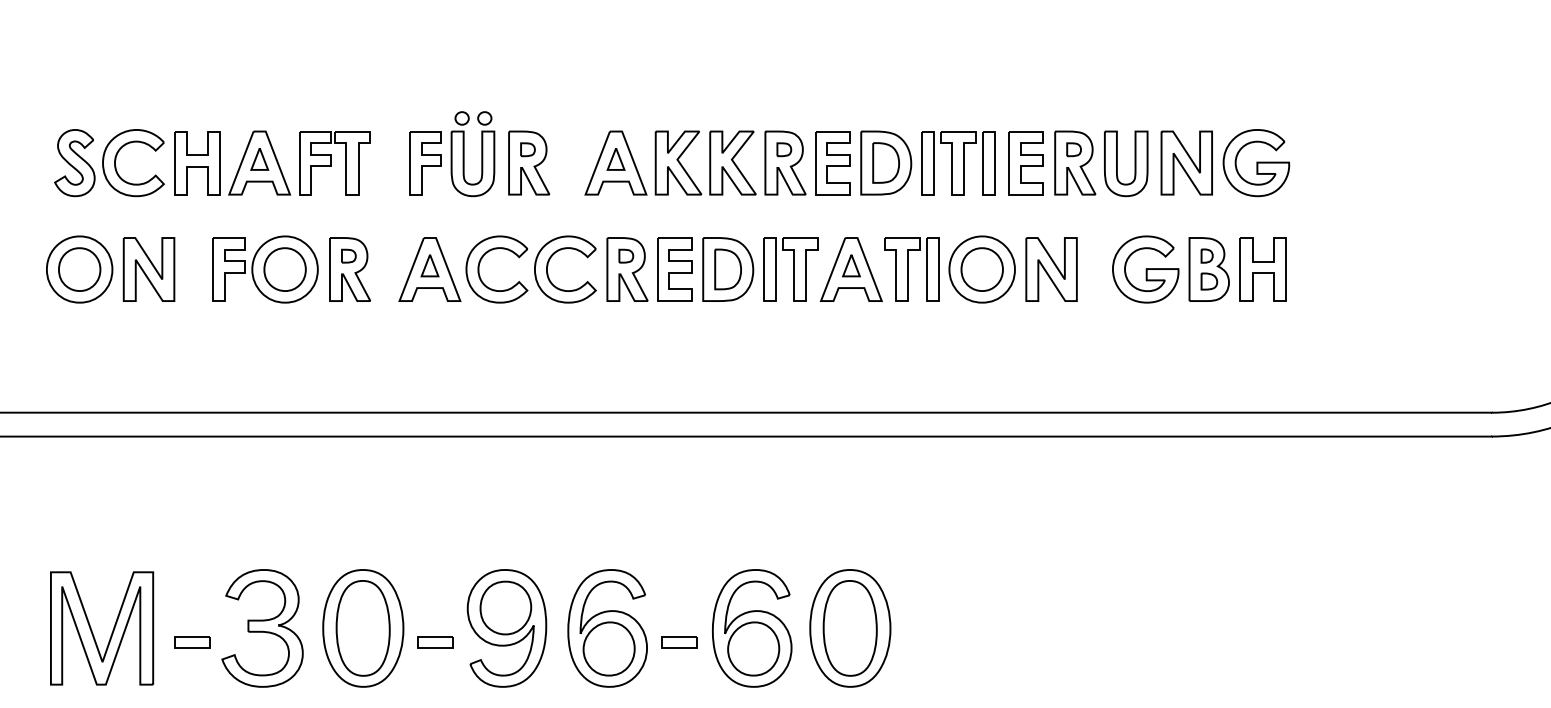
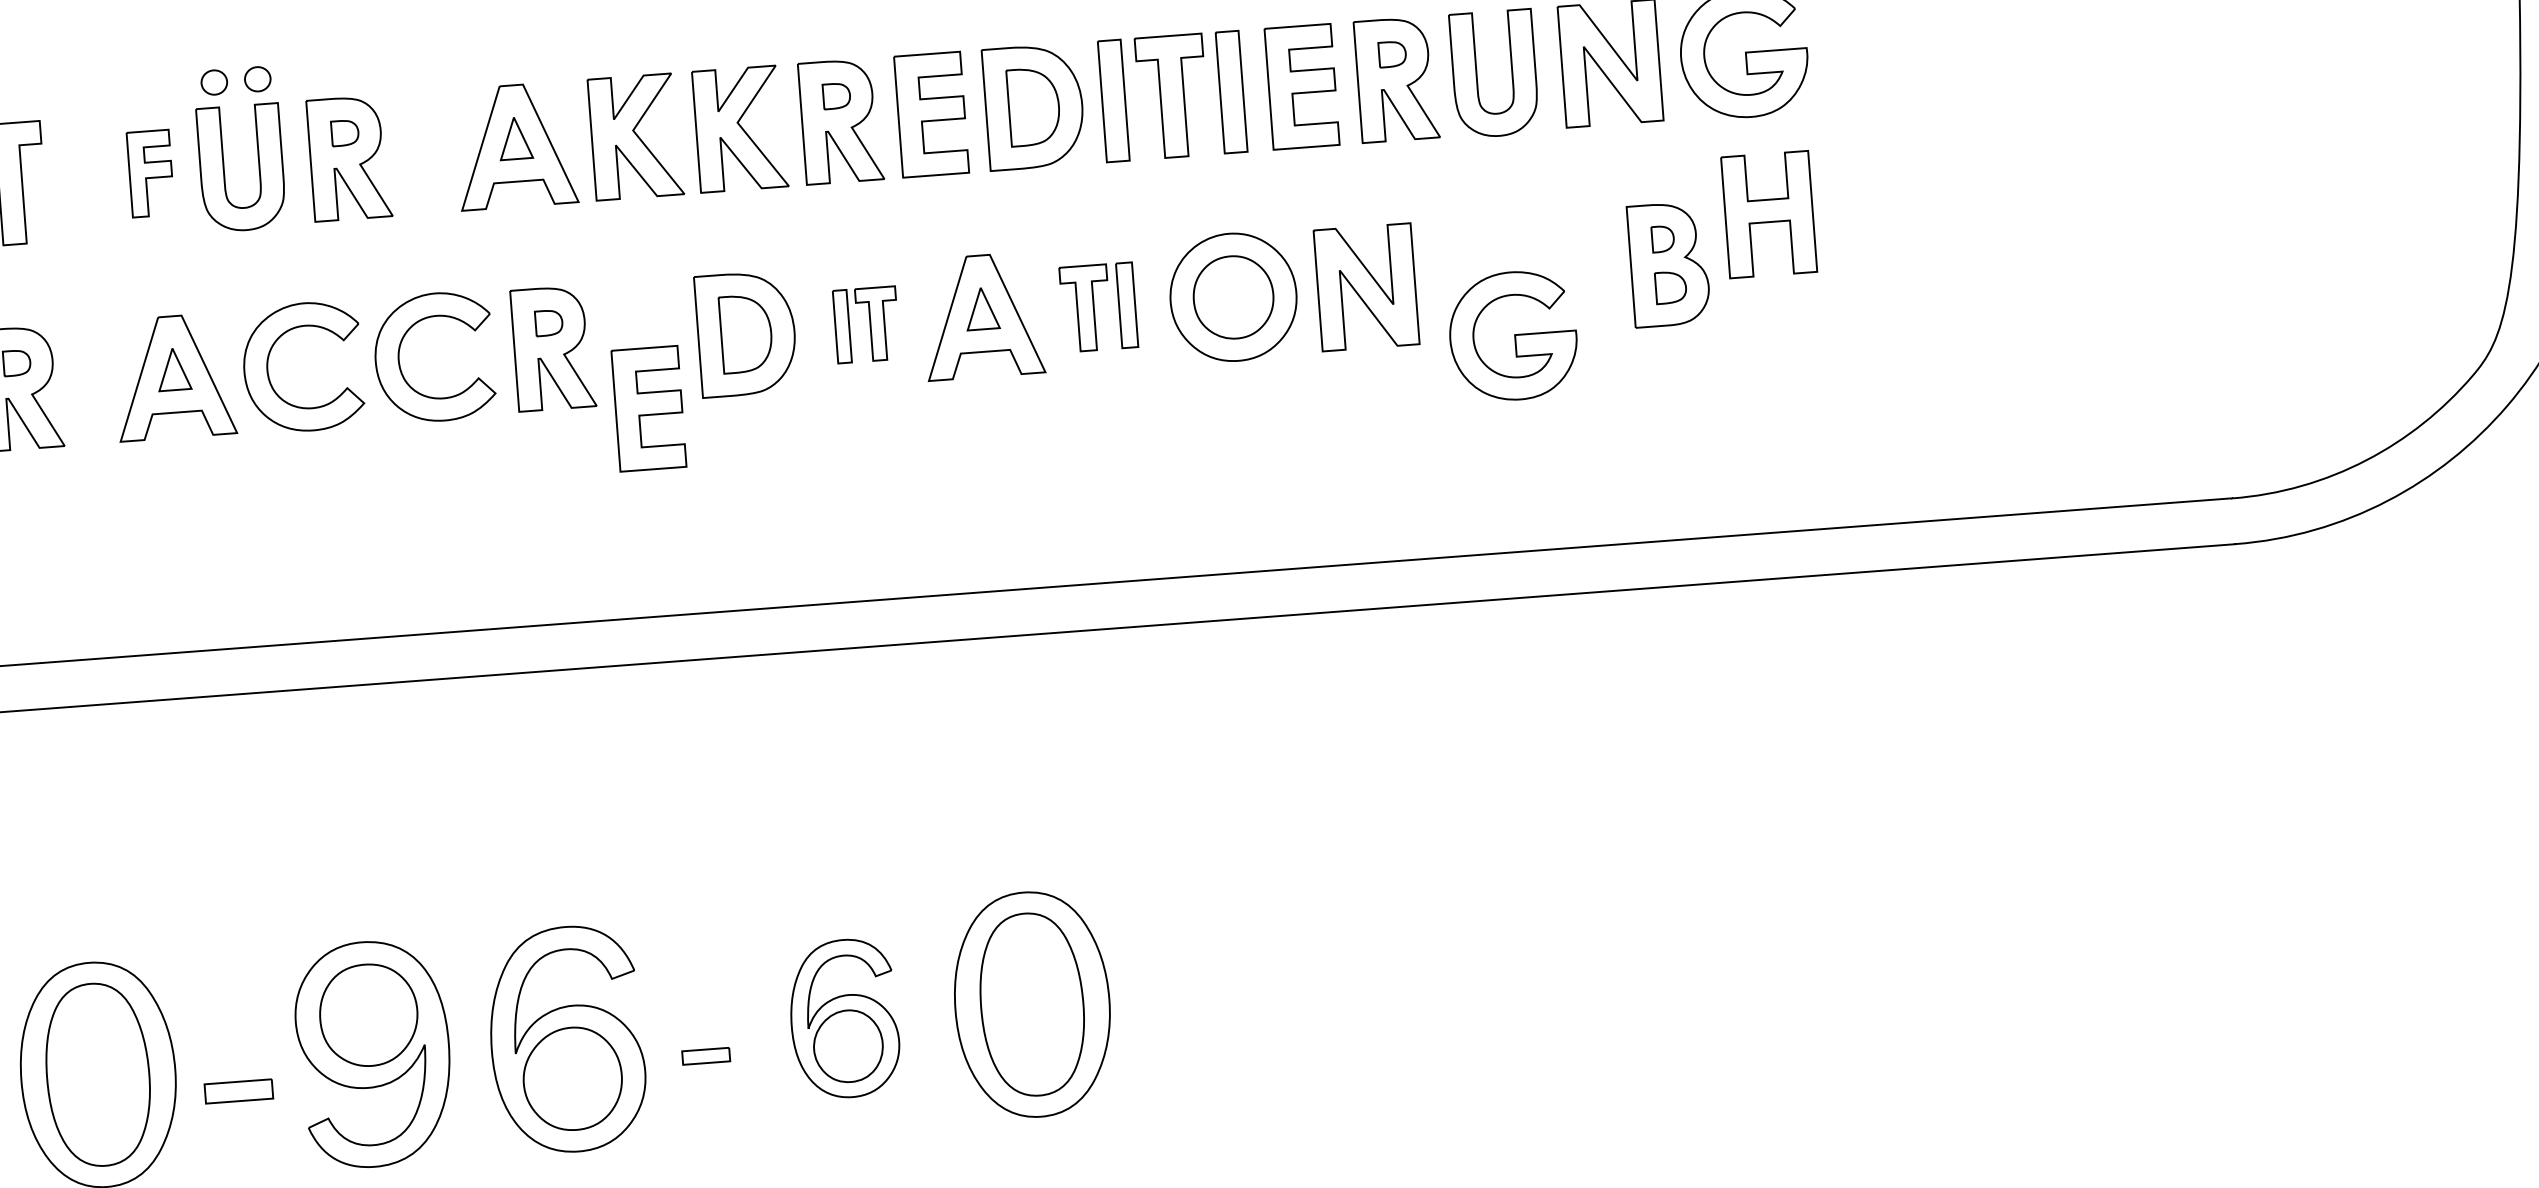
part: (425, 163) -> (150, 174), size x0.7
part: (674, 269) -> (648, 408), moved
part: (790, 269) -> (865, 324), size x0.6
part: (911, 269) -> (1097, 307), size x0.7
part: (1145, 269) -> (1512, 336), moved
part: (1262, 269) -> (1767, 214), moved
part: (752, 628) -> (844, 1018), size x0.7
part: (679, 642) -> (706, 1056), size x0.7

